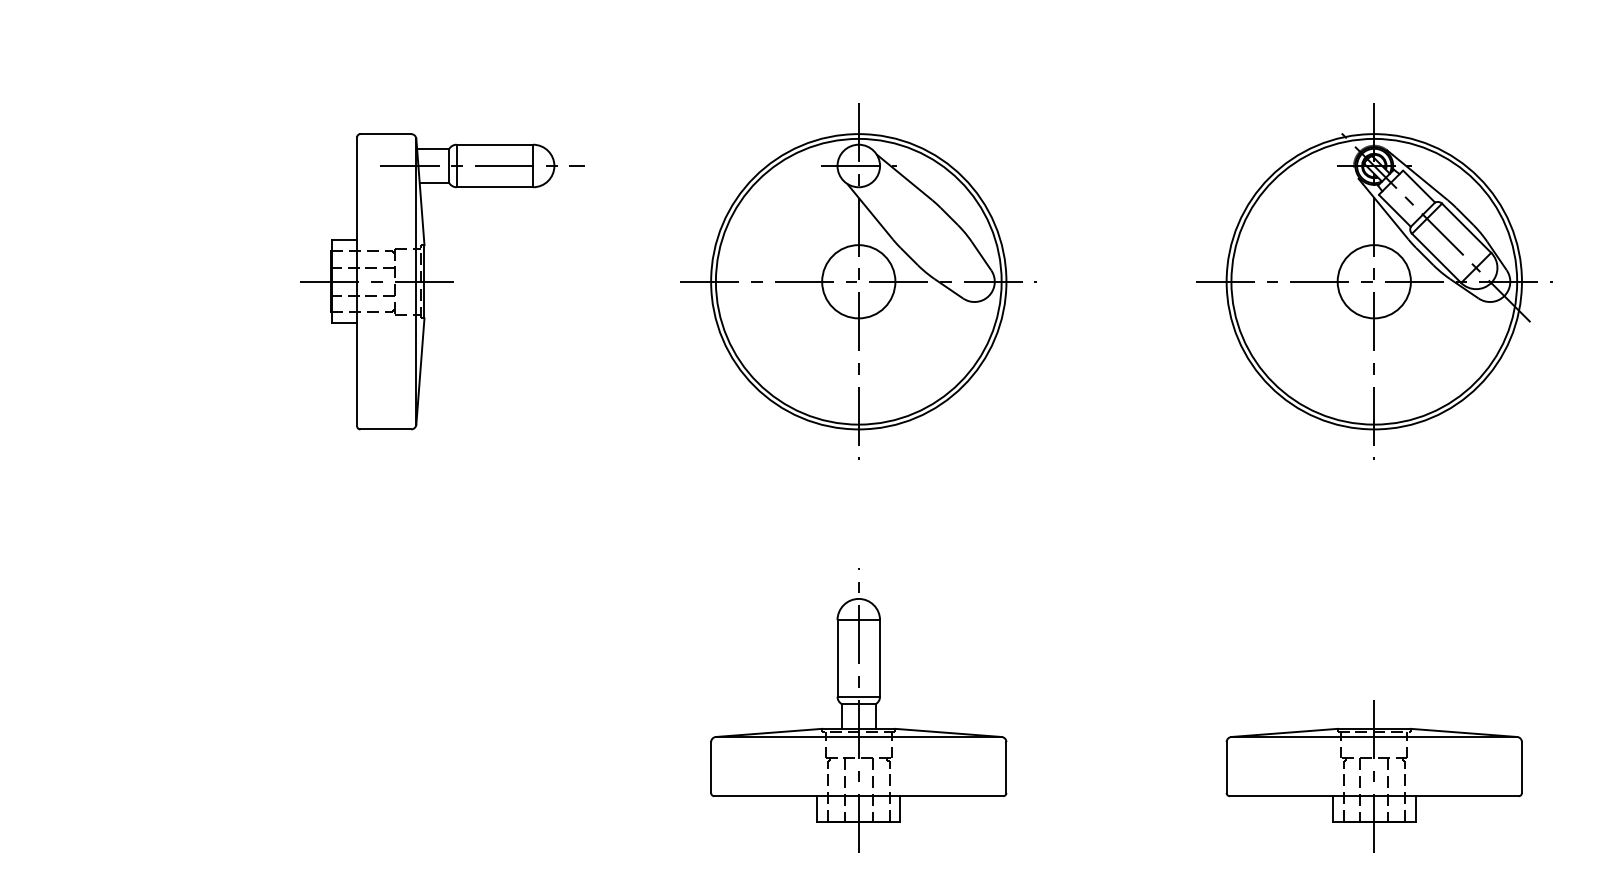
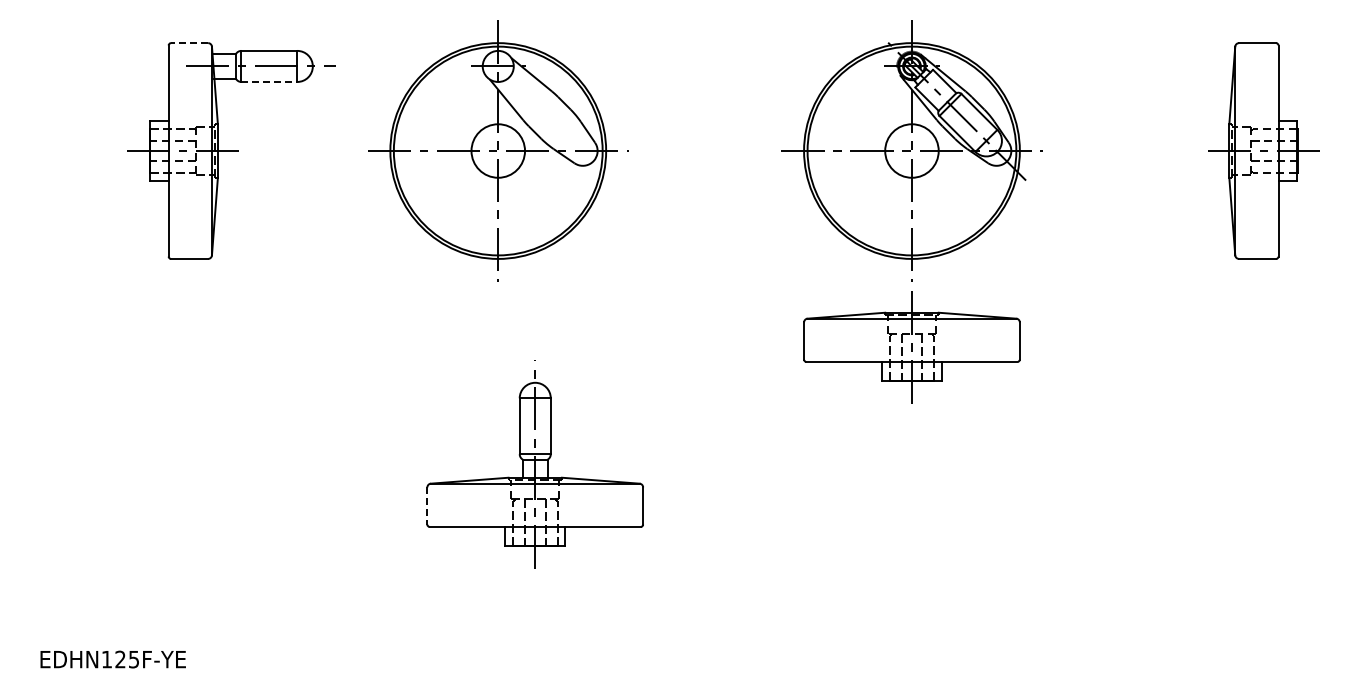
line: (385, 134) -> (189, 43), solid -> dashed
line: (495, 186) -> (269, 81), solid -> dashed
part: (859, 281) -> (498, 150), moved
line: (711, 768) -> (427, 506), solid -> dashed
part: (1373, 776) -> (911, 347), moved

